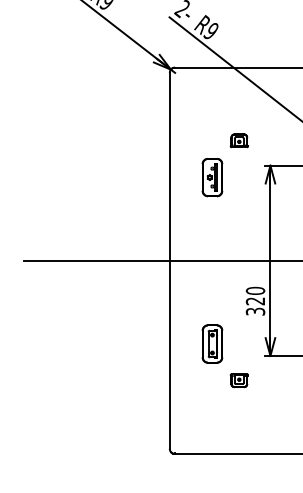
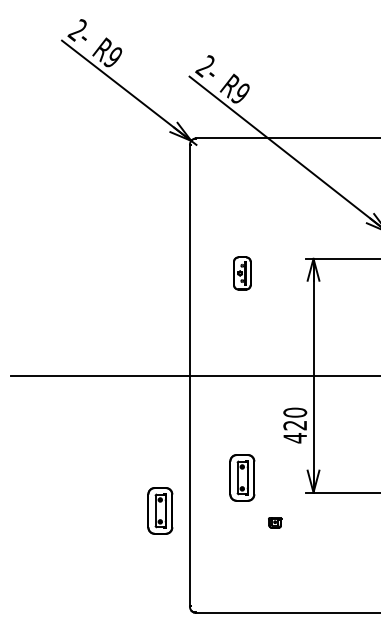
part: (238, 140) -> (274, 228), removed
part: (212, 177) -> (242, 273), size x0.7
text: (255, 311) -> (295, 438), 320 -> 420
part: (145, 370) -> (160, 510), added
part: (238, 380) -> (274, 522), size x0.6

